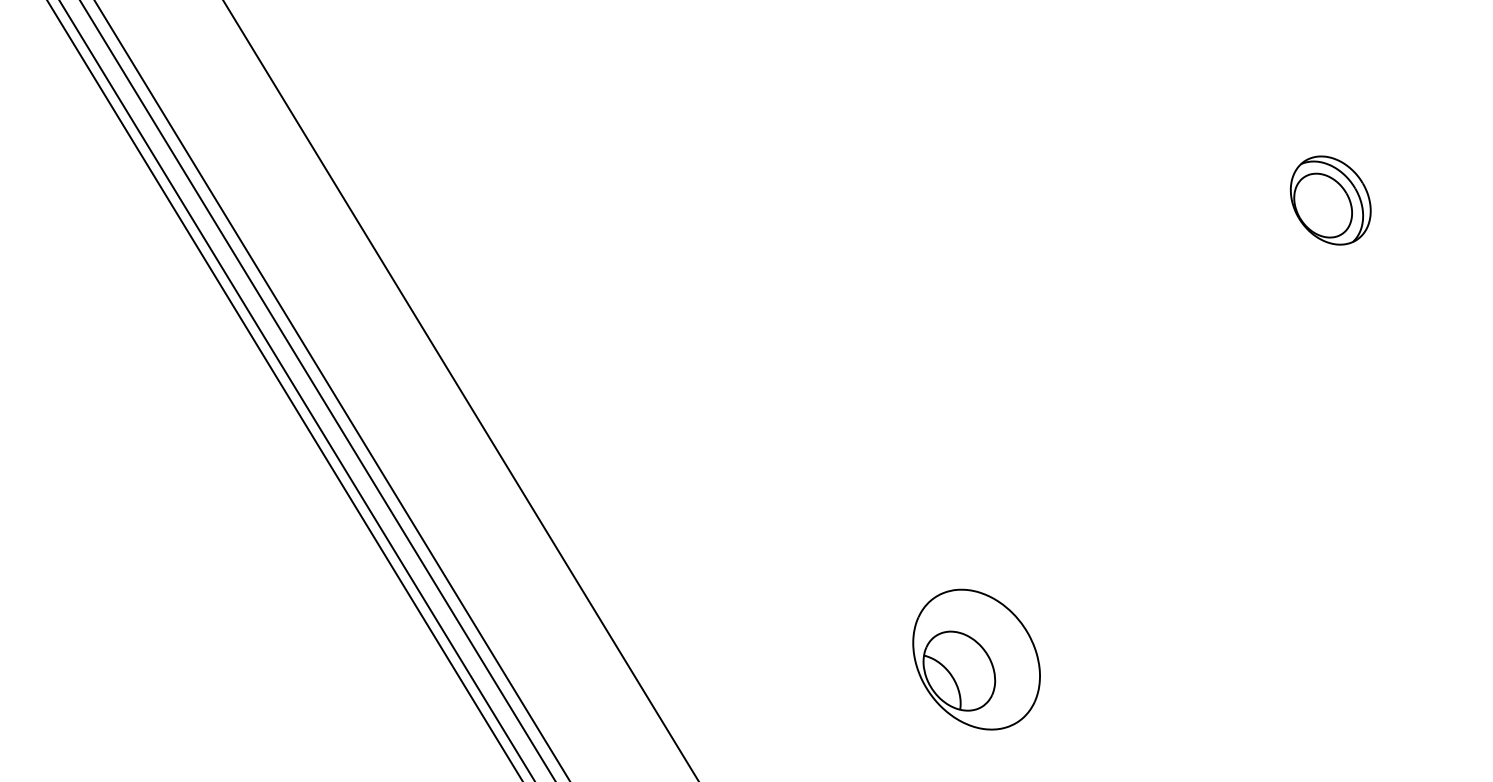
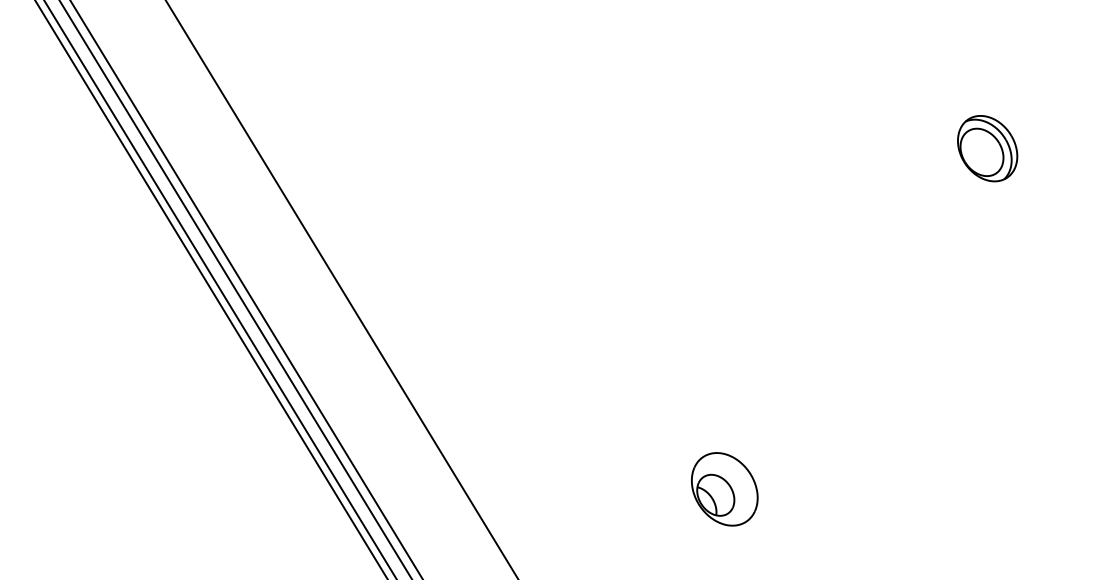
part: (976, 659) -> (724, 489), size x0.7

